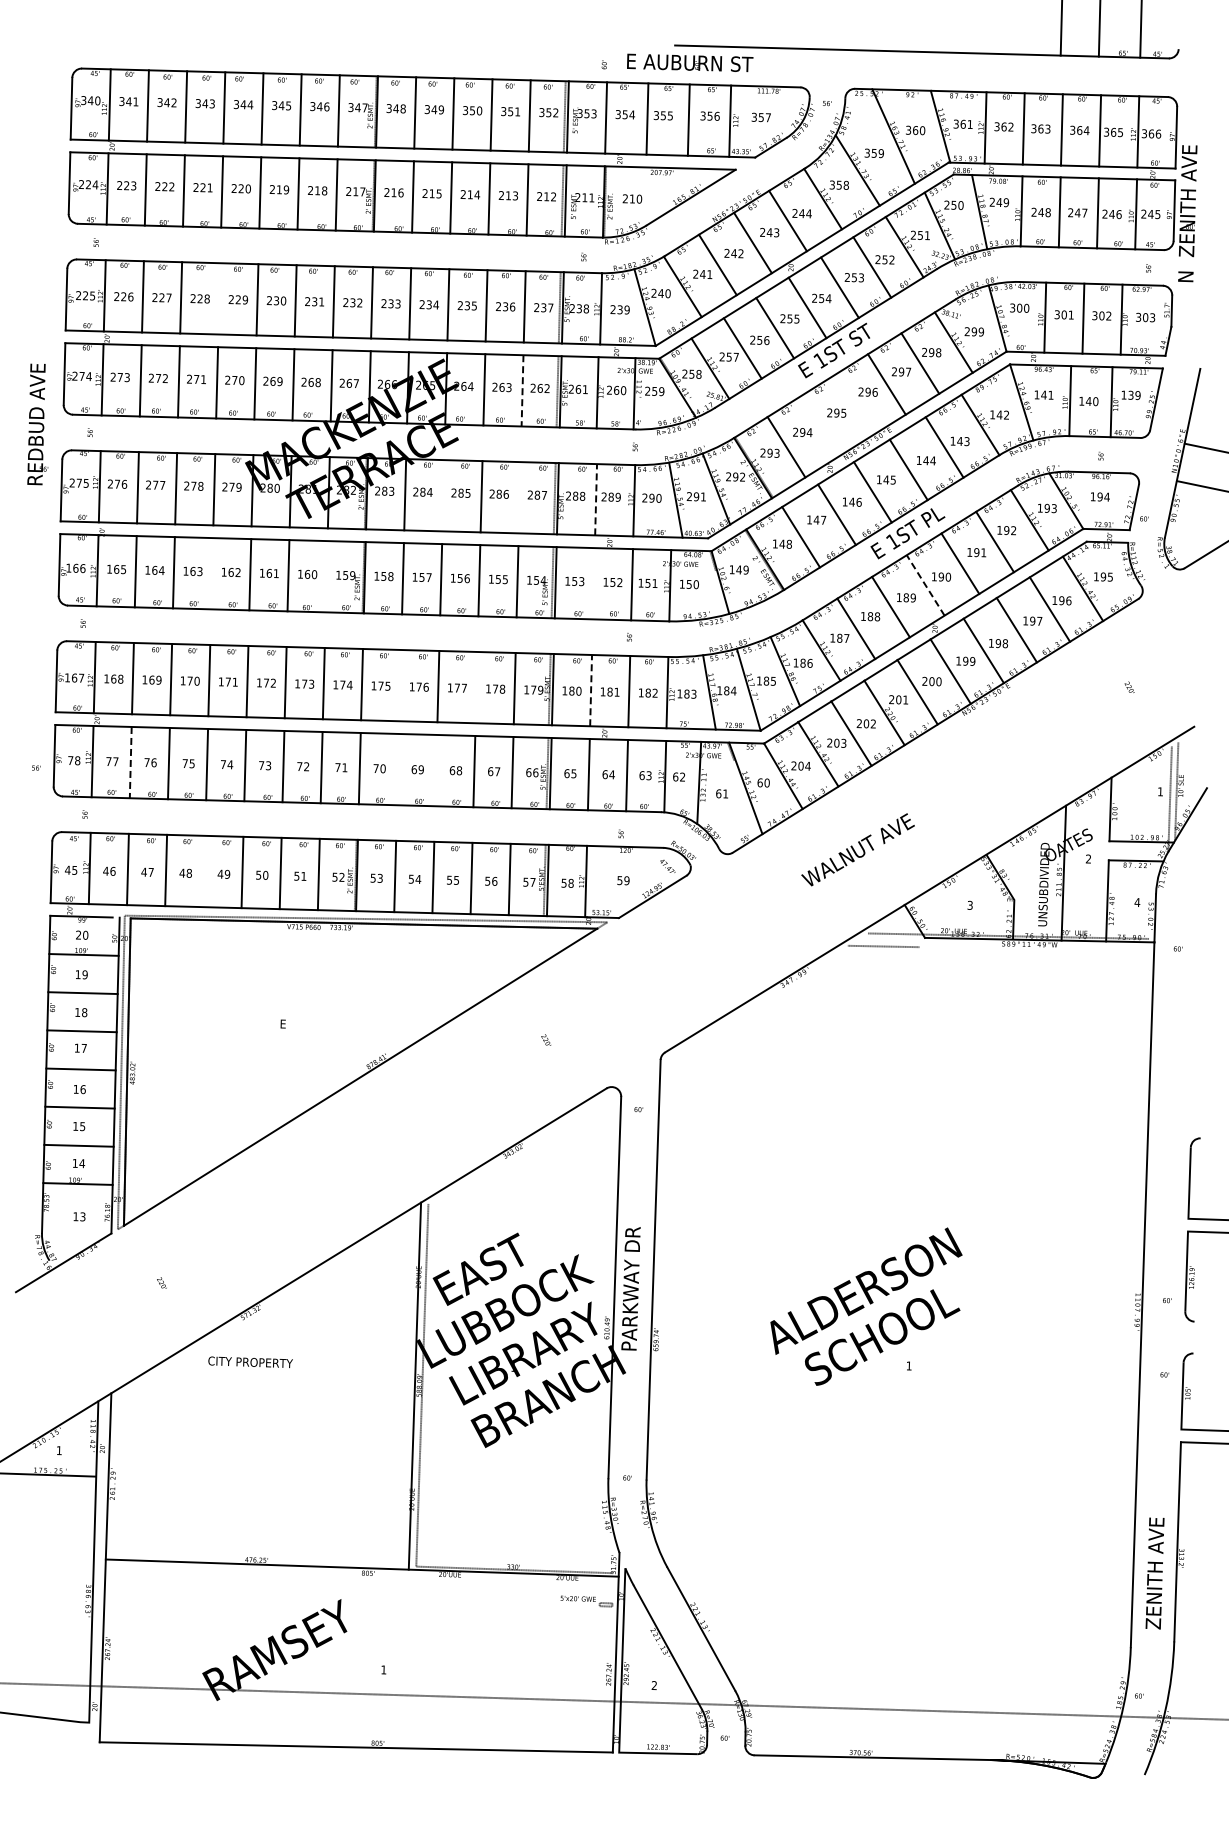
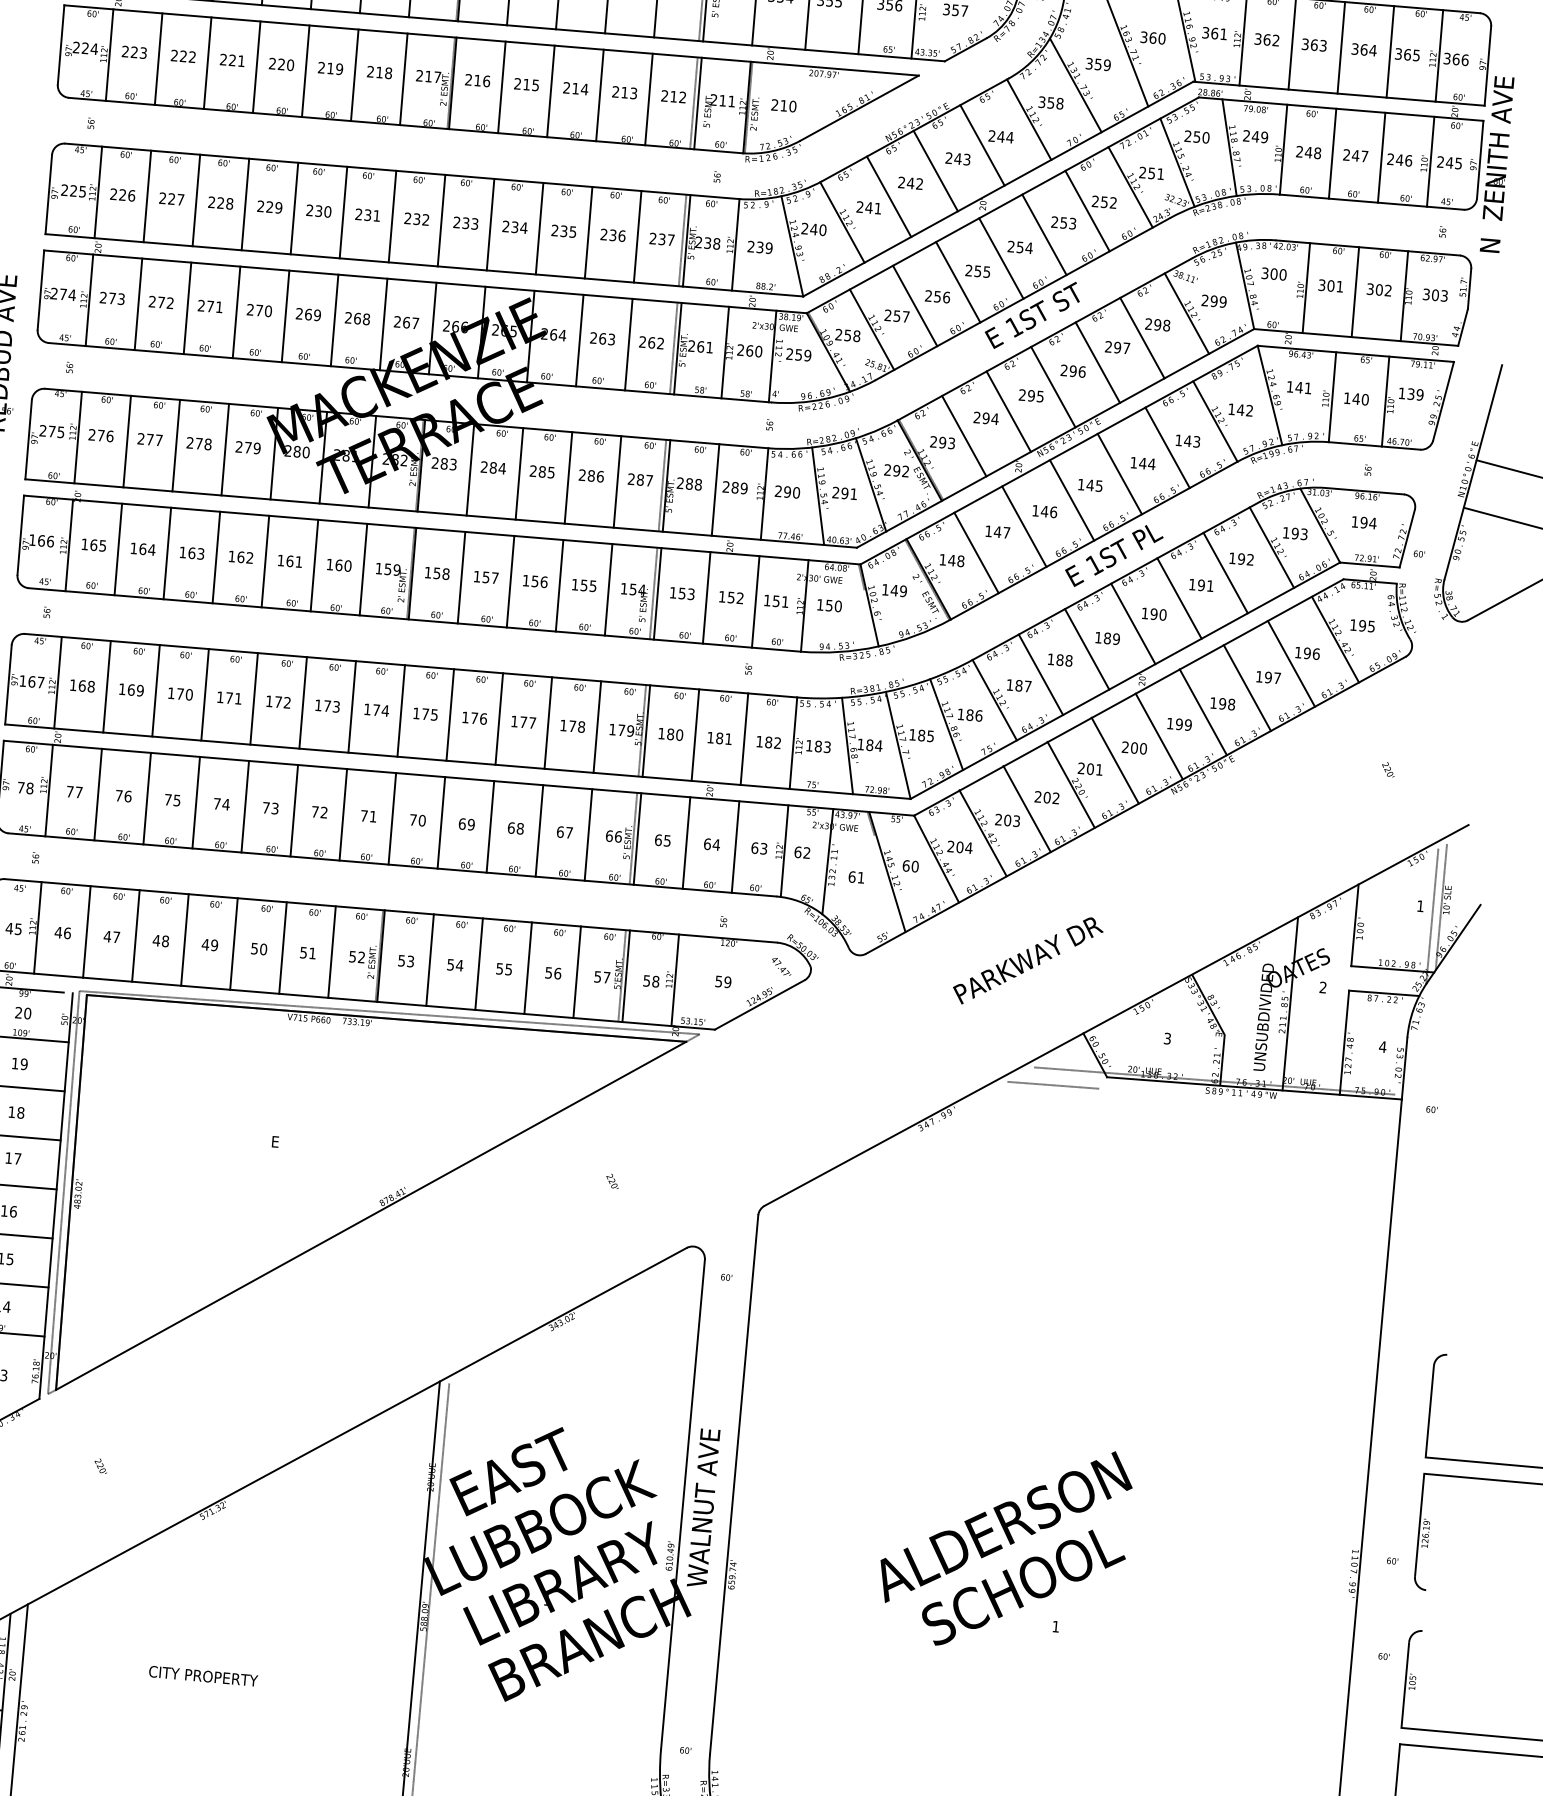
line: (219, 298) -> (245, 204), added
line: (522, 390) -> (628, 344), dashed -> solid
line: (853, 405) -> (1053, 387), added
line: (819, 426) -> (1008, 411), added
line: (443, 495) -> (519, 473), added
line: (519, 497) -> (617, 481), added
line: (596, 499) -> (716, 489), dashed -> solid
line: (212, 573) -> (216, 557), added
line: (326, 576) -> (363, 569), added
line: (593, 583) -> (706, 597), added
line: (925, 585) -> (1133, 623), dashed -> solid
line: (400, 685) -> (450, 714), added
line: (476, 687) -> (548, 722), added
line: (591, 690) -> (695, 735), dashed -> solid
line: (130, 762) -> (97, 794), dashed -> solid
line: (397, 769) -> (440, 822), added
line: (436, 770) -> (490, 826), added
text: (858, 850) -> (1027, 960), WALNUT AVE -> PARKWAY DR
line: (204, 871) -> (185, 939), added
text: (630, 1288) -> (703, 1506), PARKWAY DR -> WALNUT AVE
text: (250, 1361) -> (203, 1675), moved

